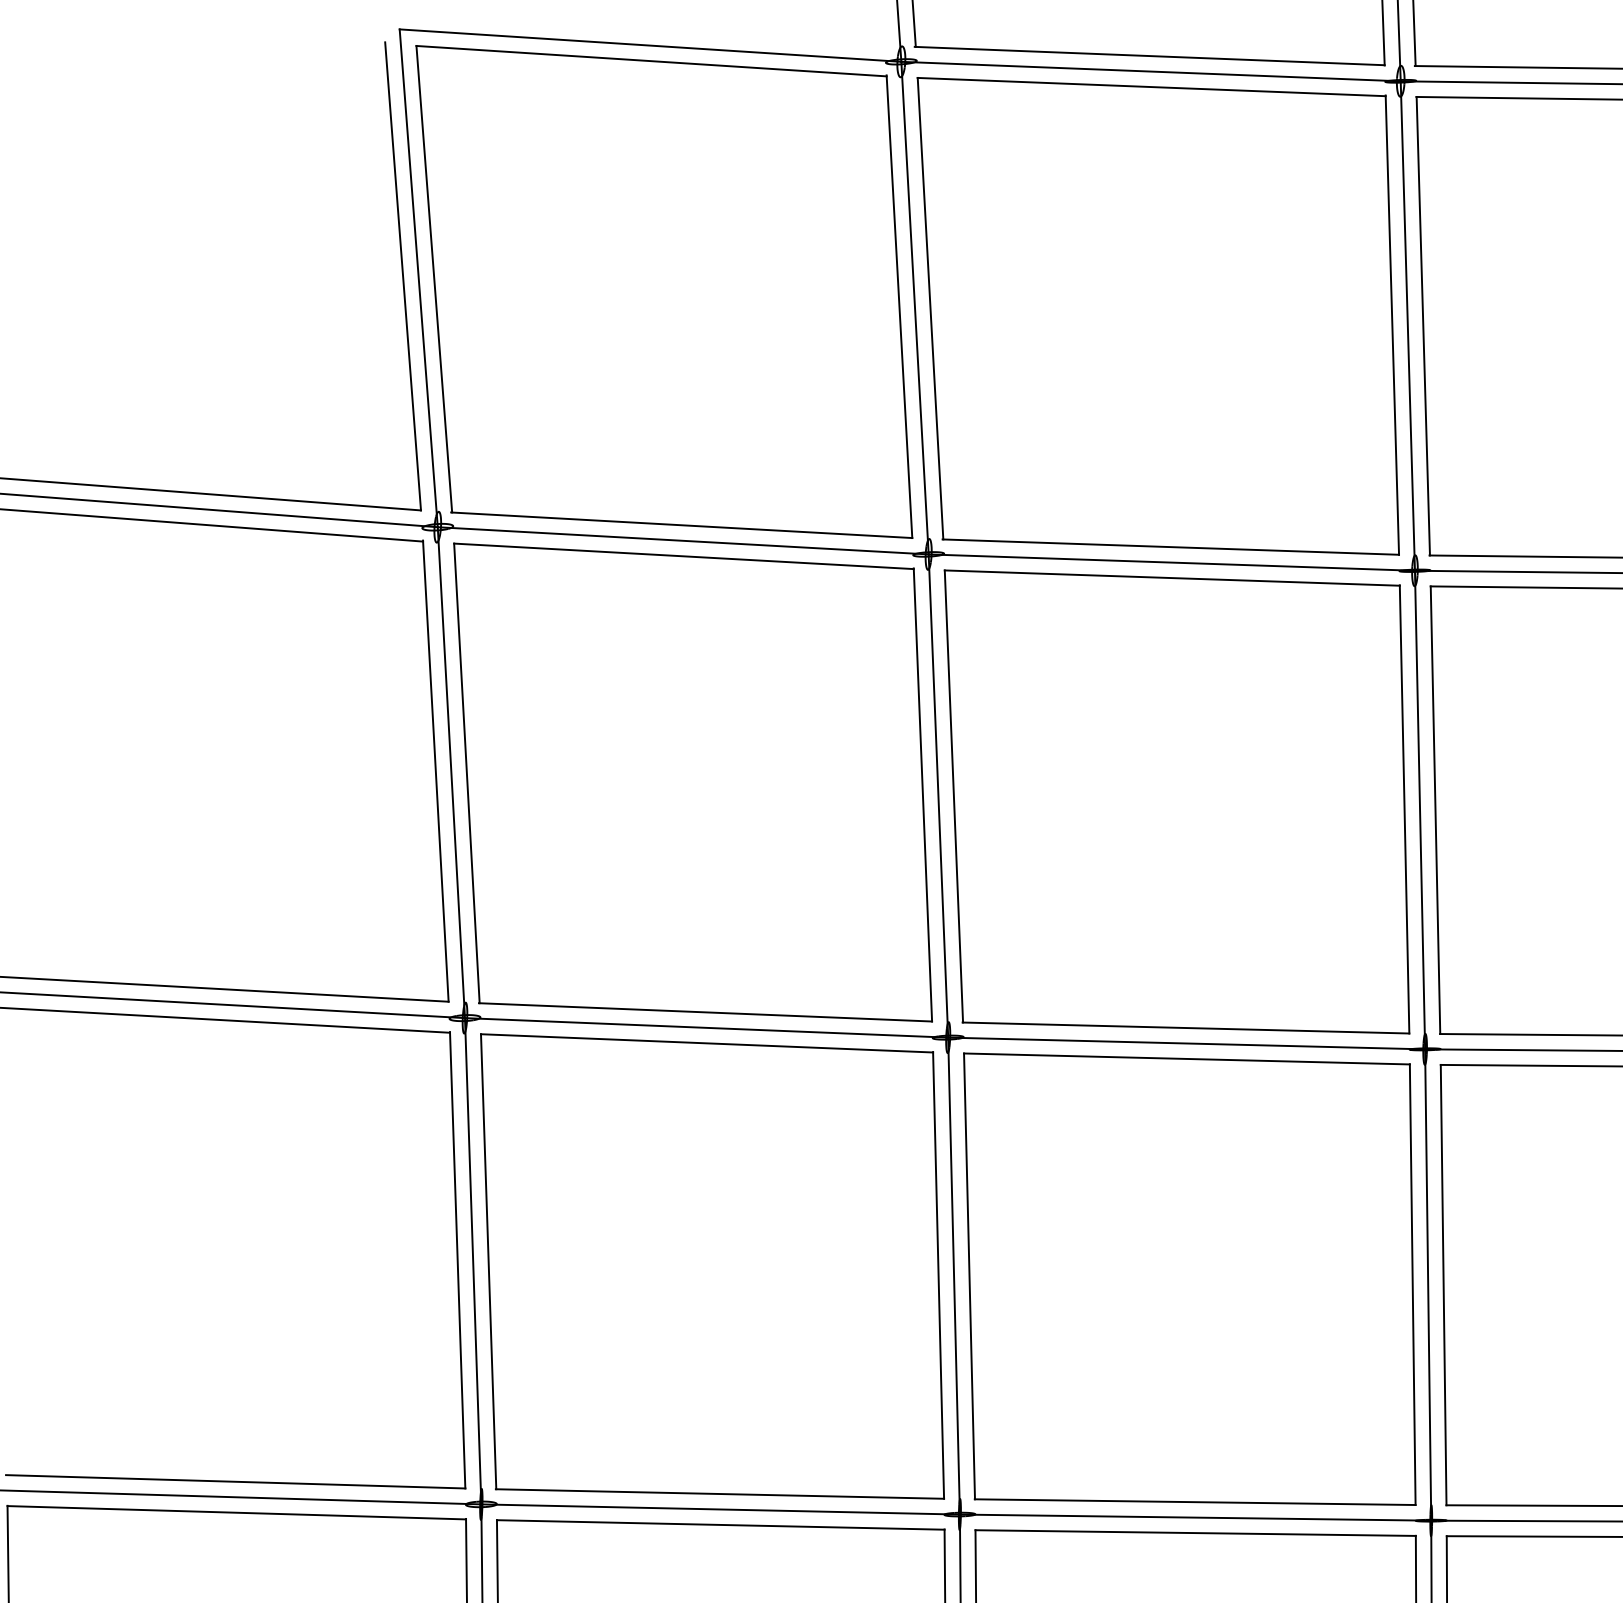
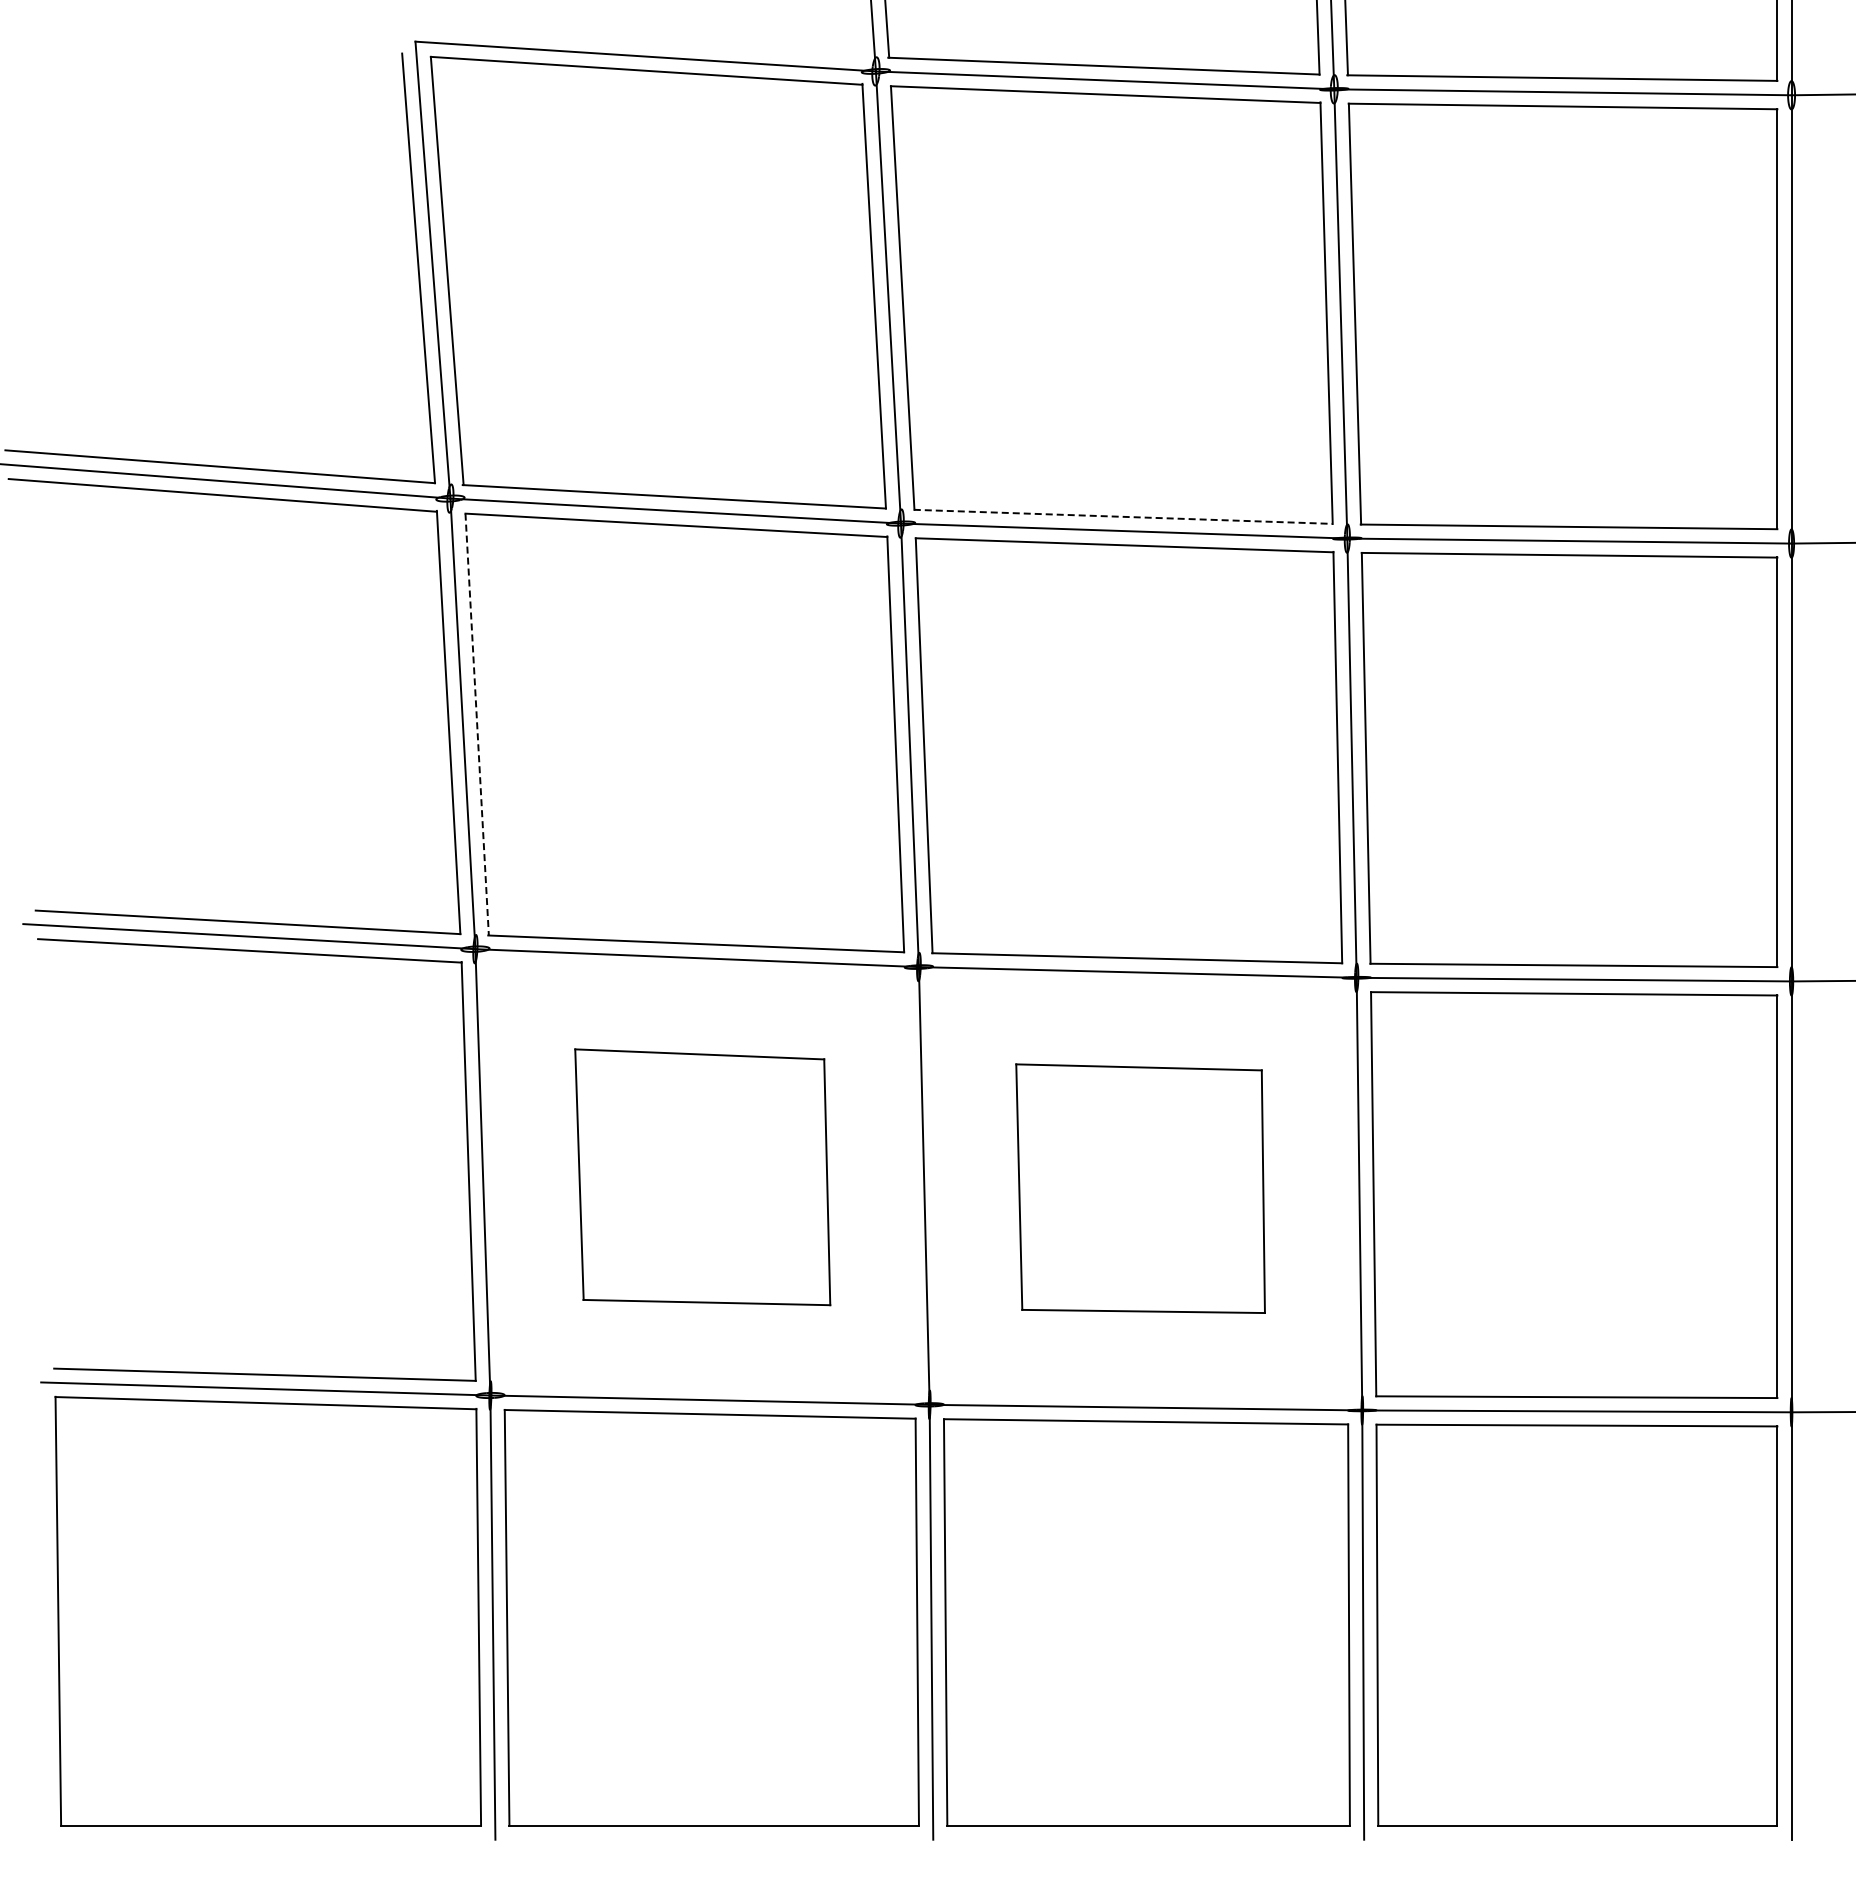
line: (1171, 546) -> (1123, 516), solid -> dashed
line: (467, 774) -> (477, 725), solid -> dashed
part: (712, 1266) -> (702, 1177), size x0.6
part: (1189, 1278) -> (1140, 1188), size x0.6

